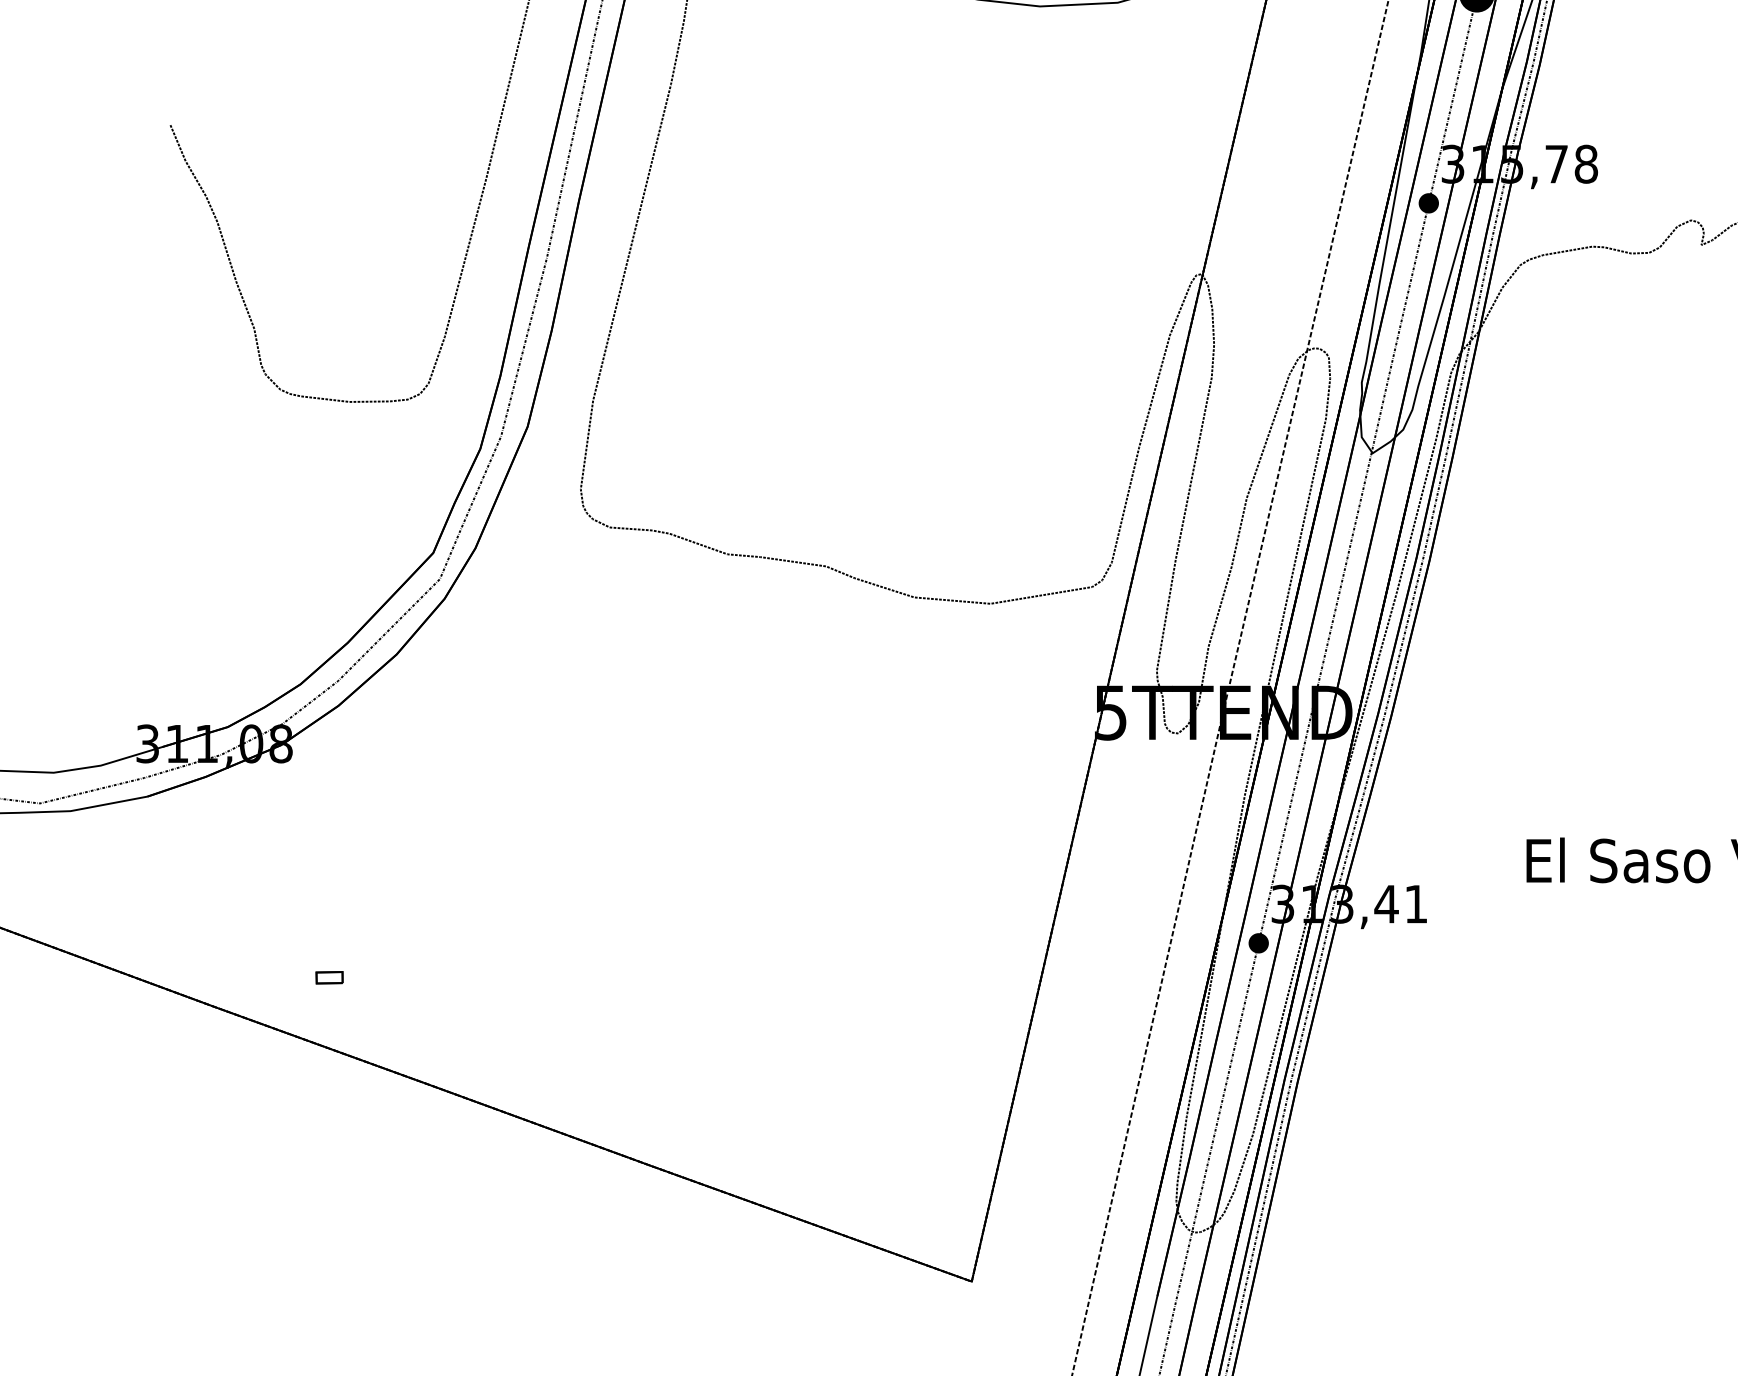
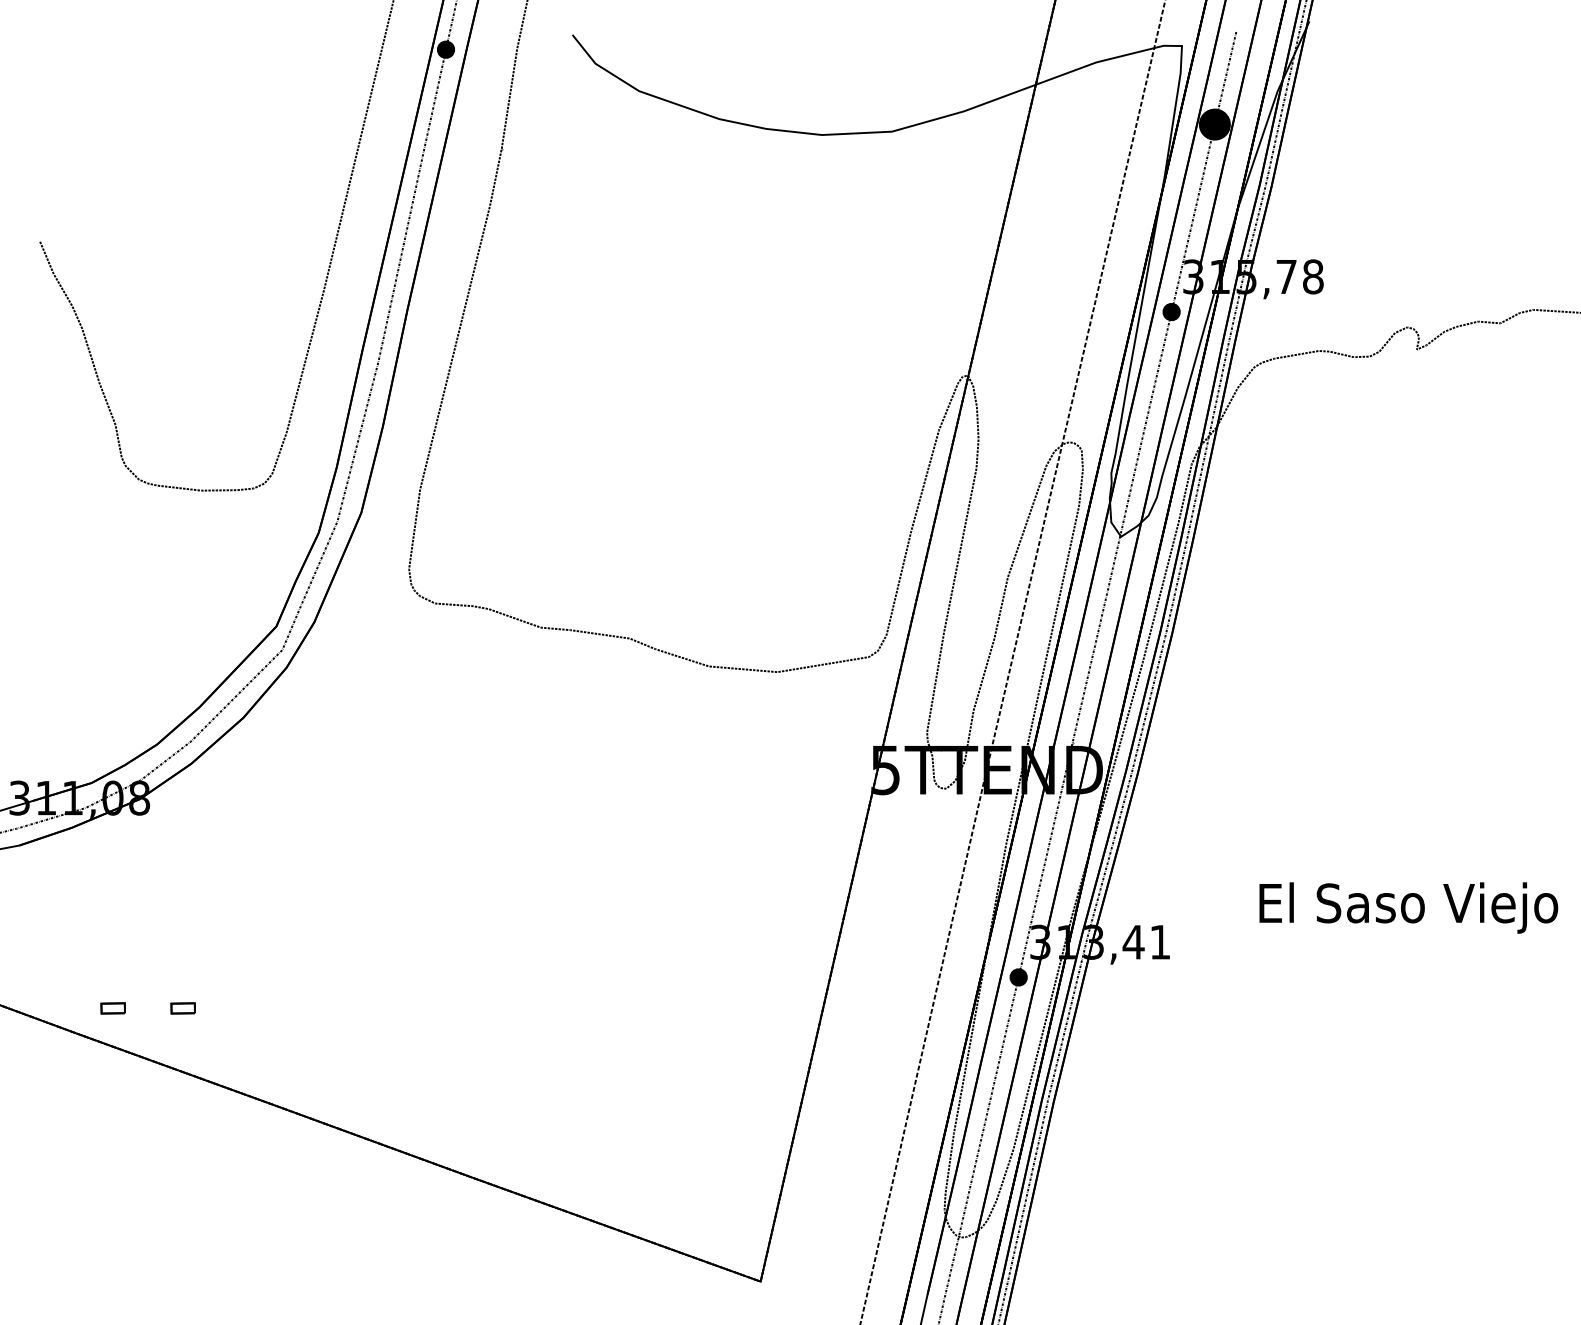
part: (250, 977) -> (112, 1008), added

